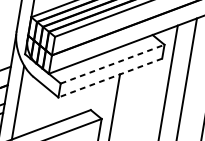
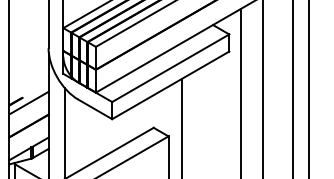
line: (112, 64) -> (170, 68), dashed -> solid
line: (110, 78) -> (170, 85), dashed -> solid

